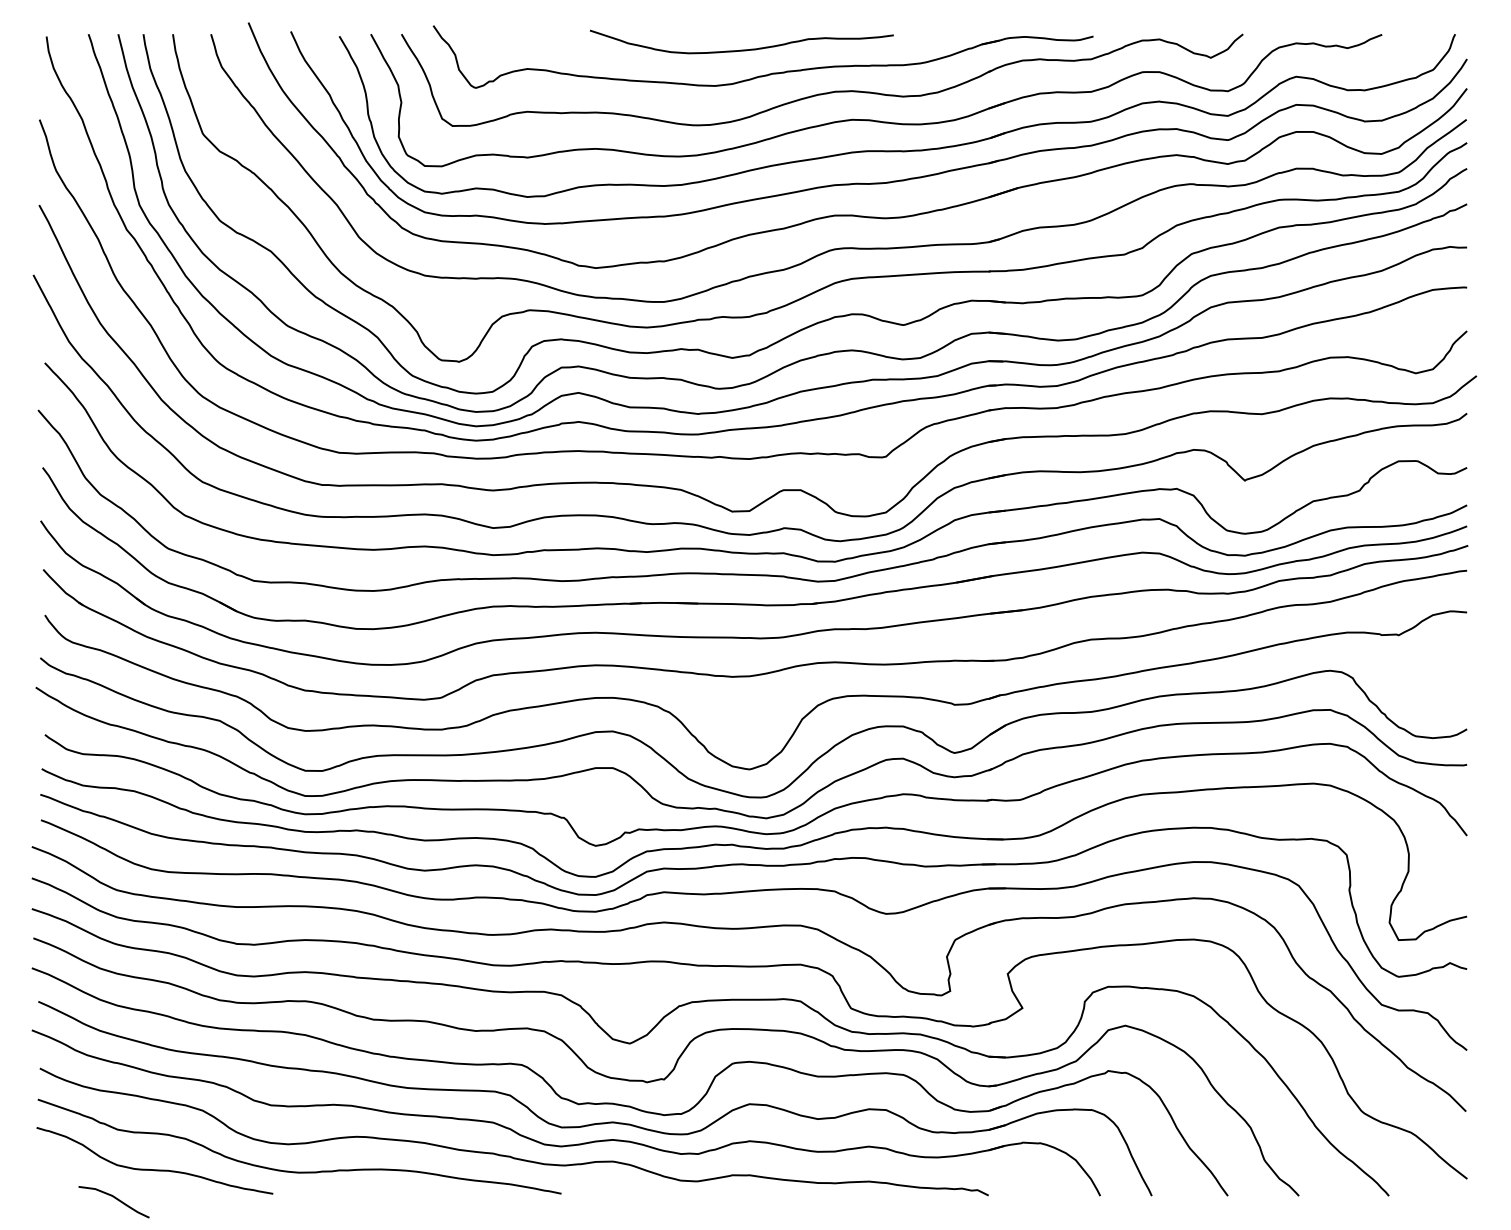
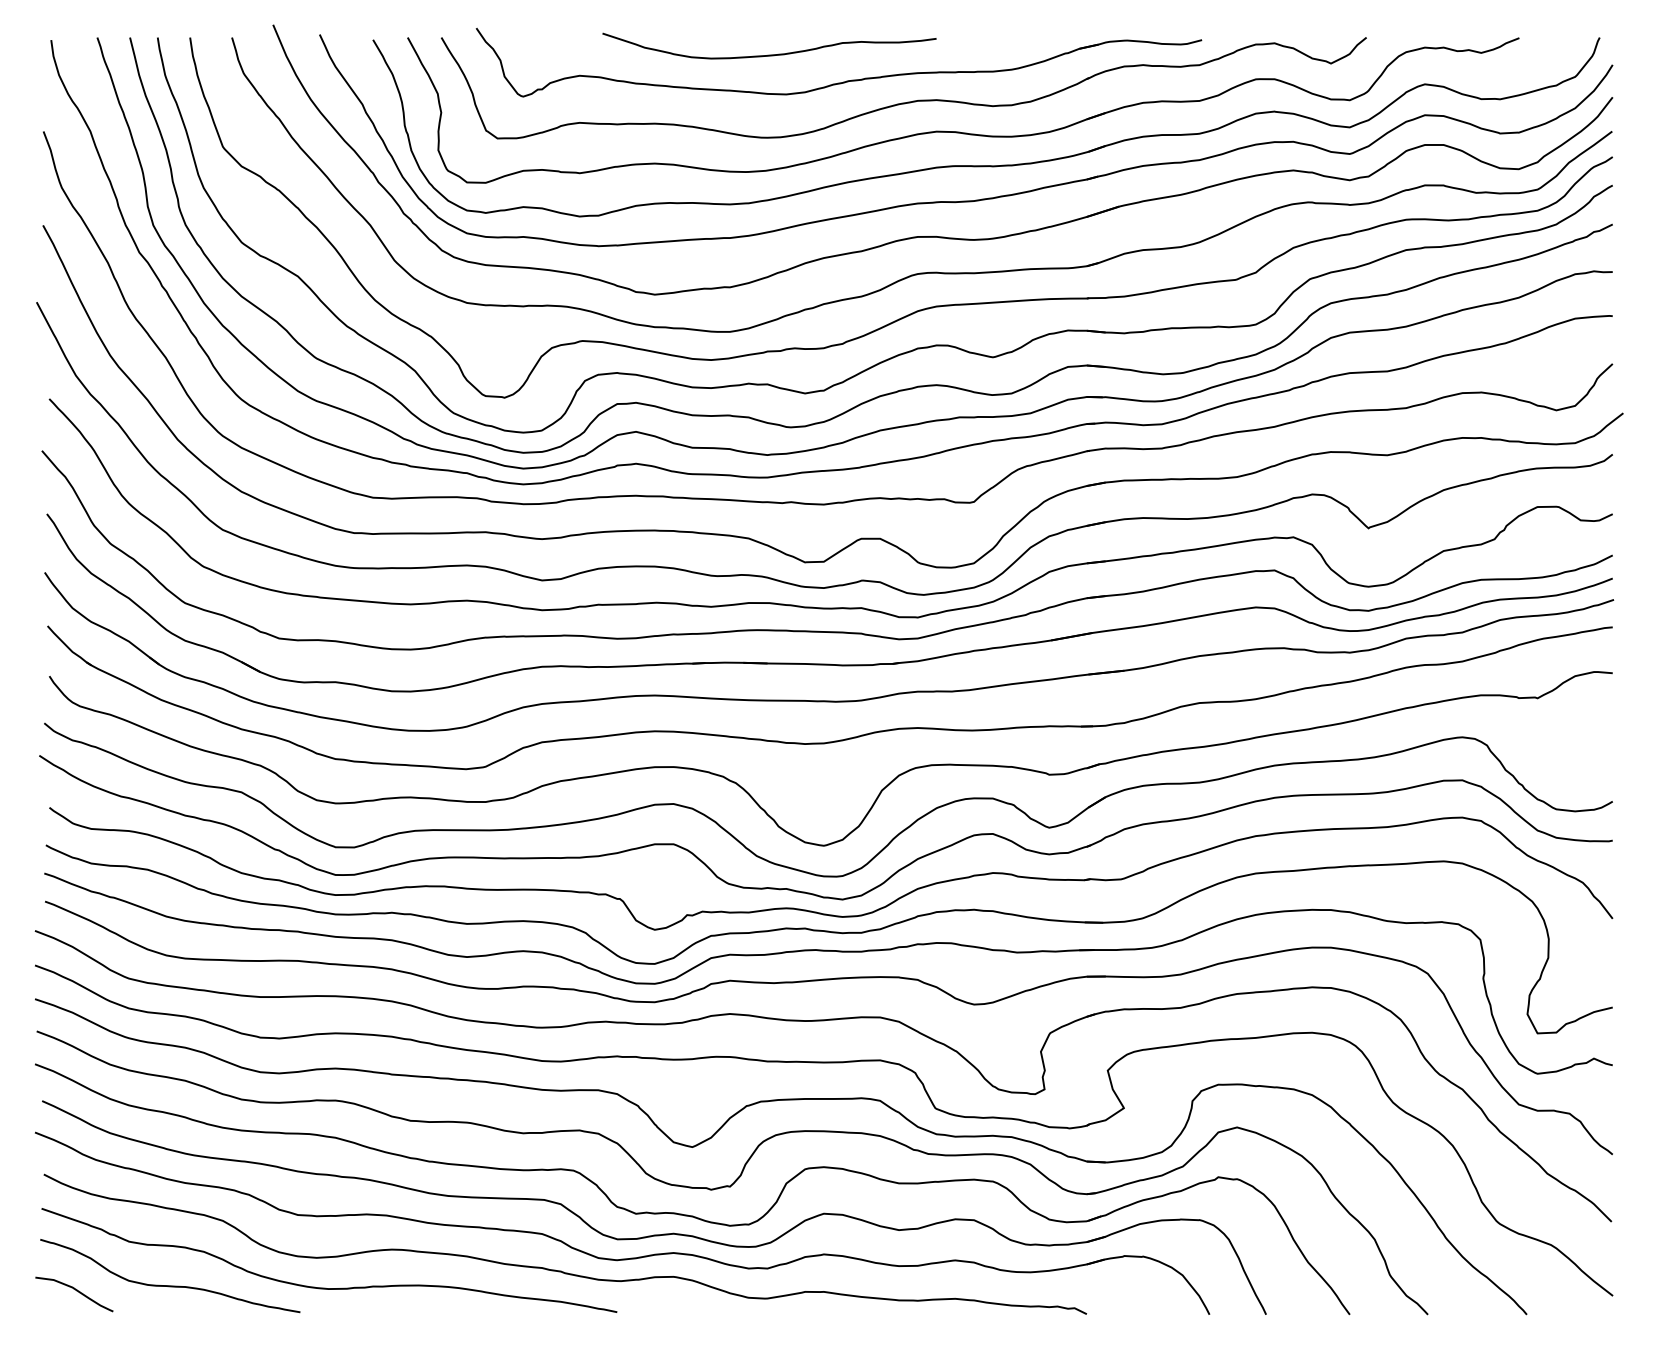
curve: (741, 49) -> (769, 54), moved
curve: (115, 1199) -> (76, 1291), moved

